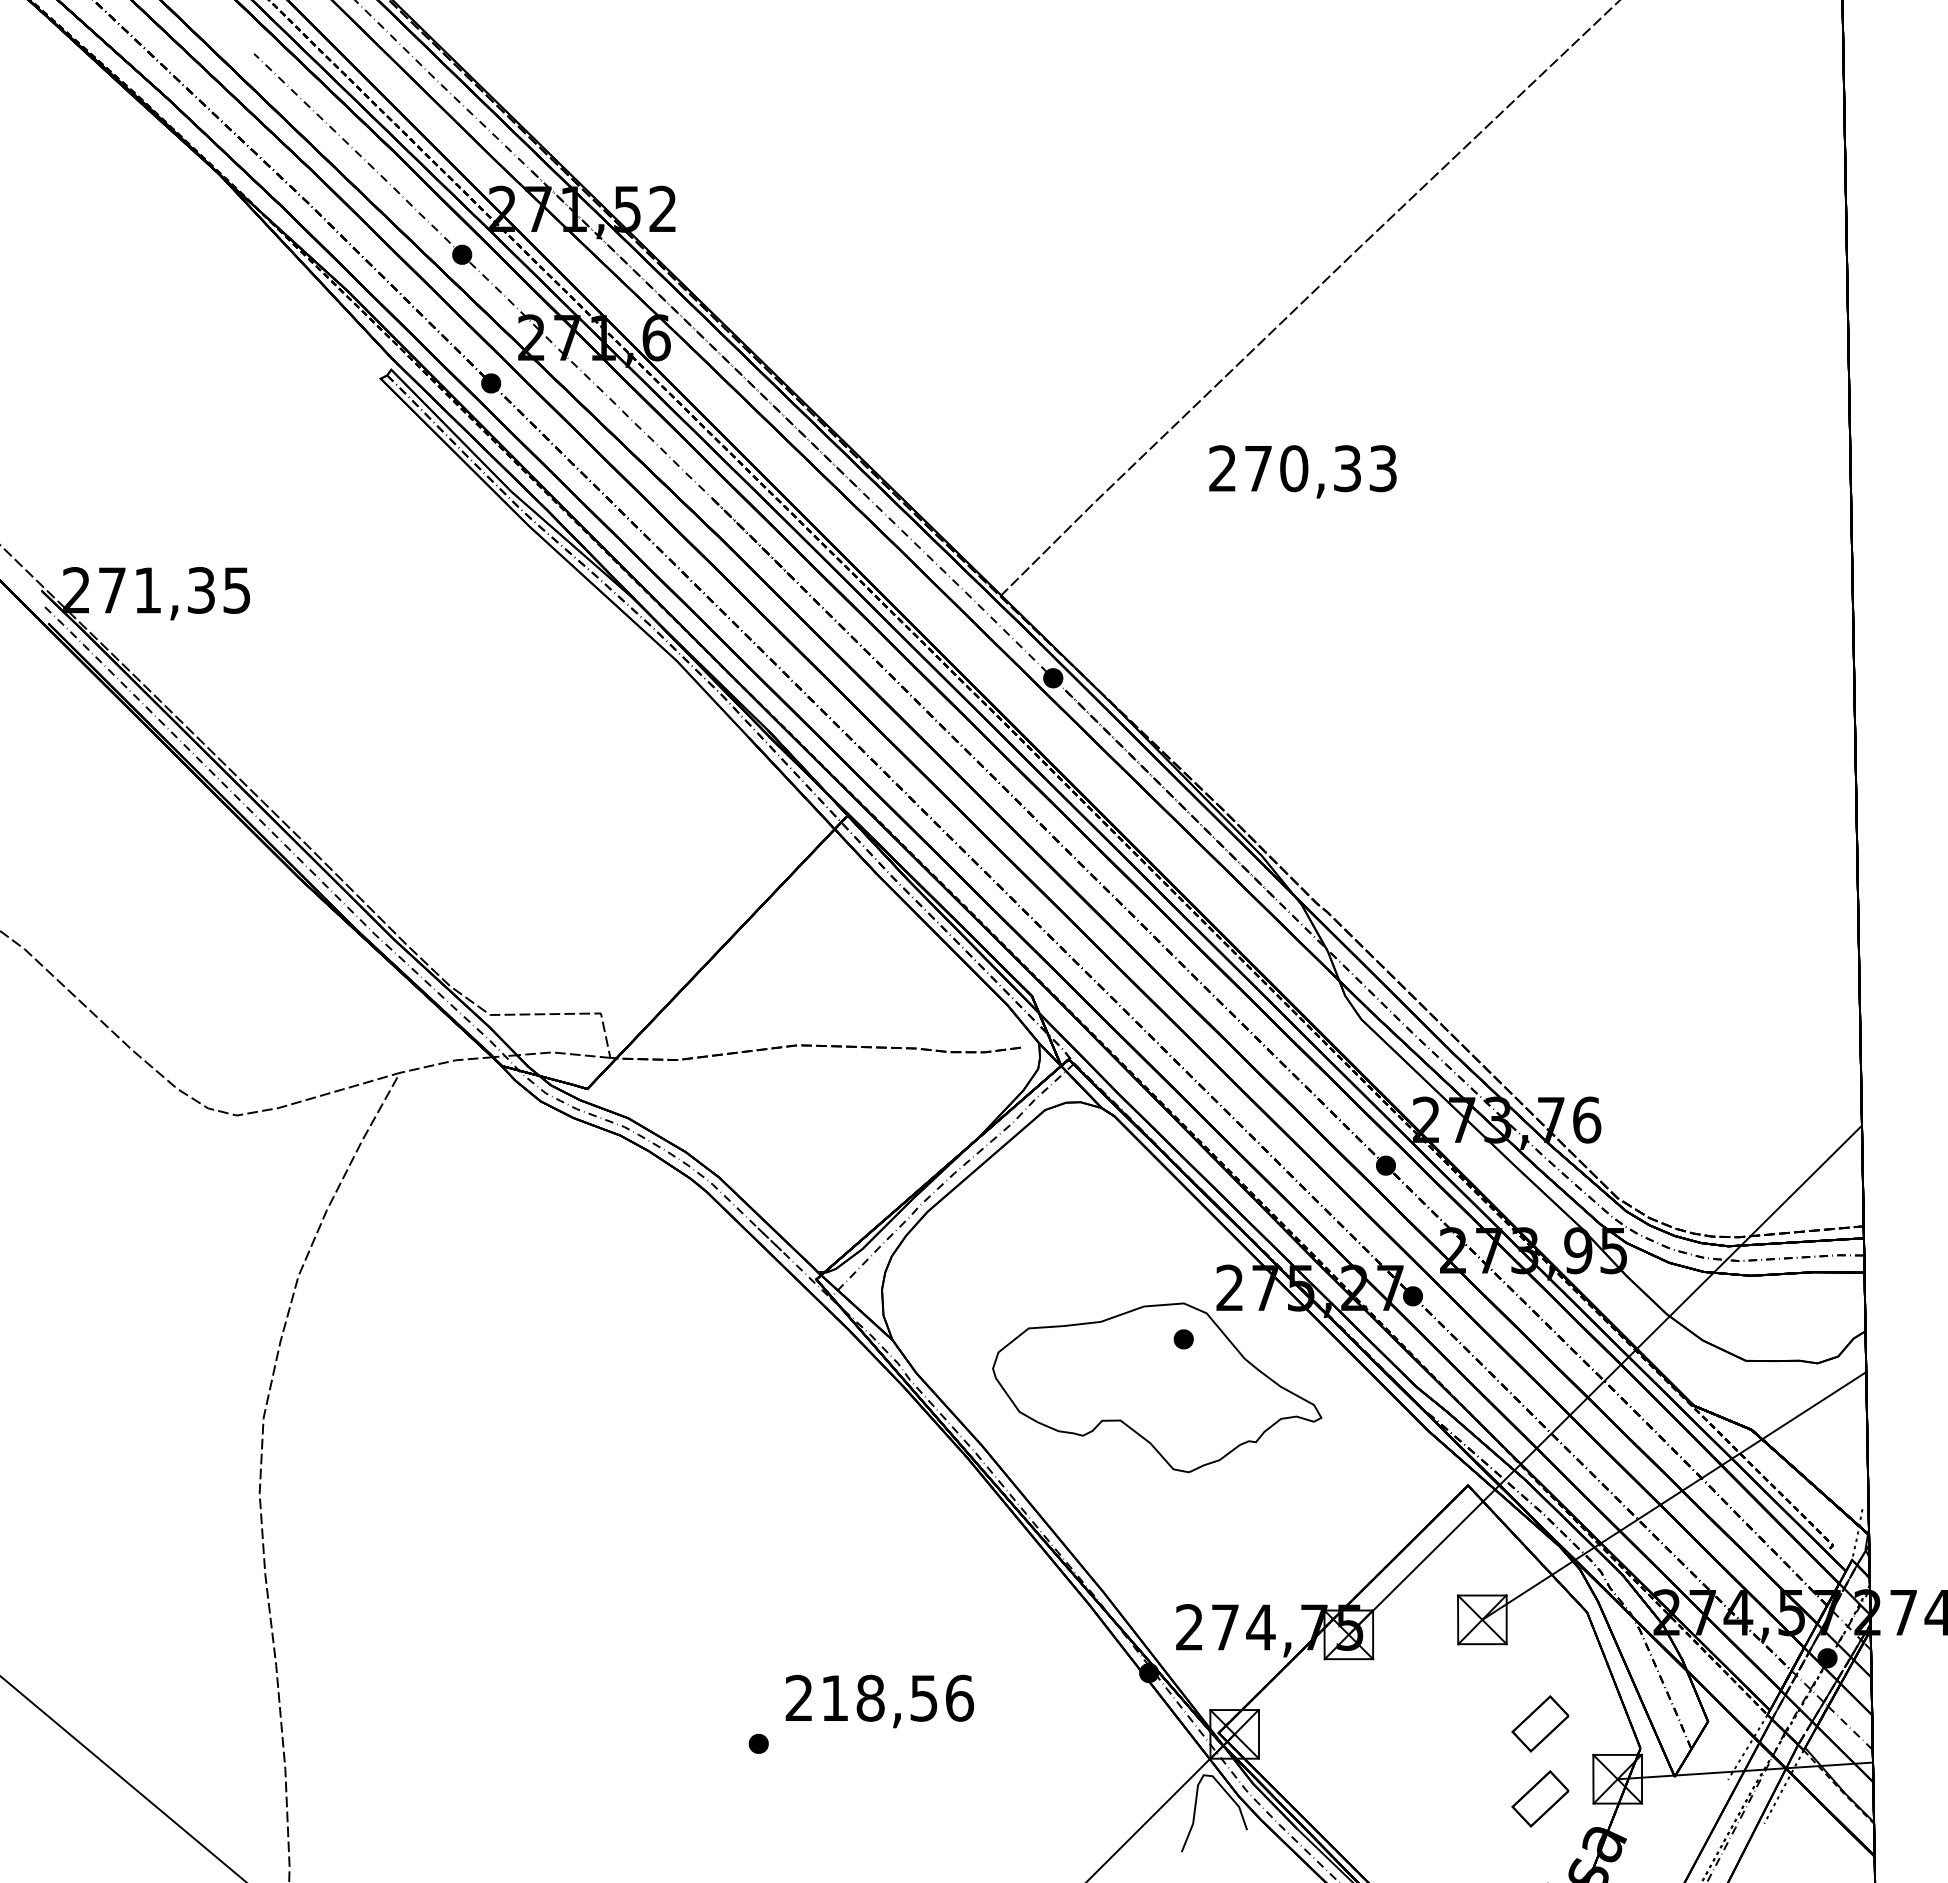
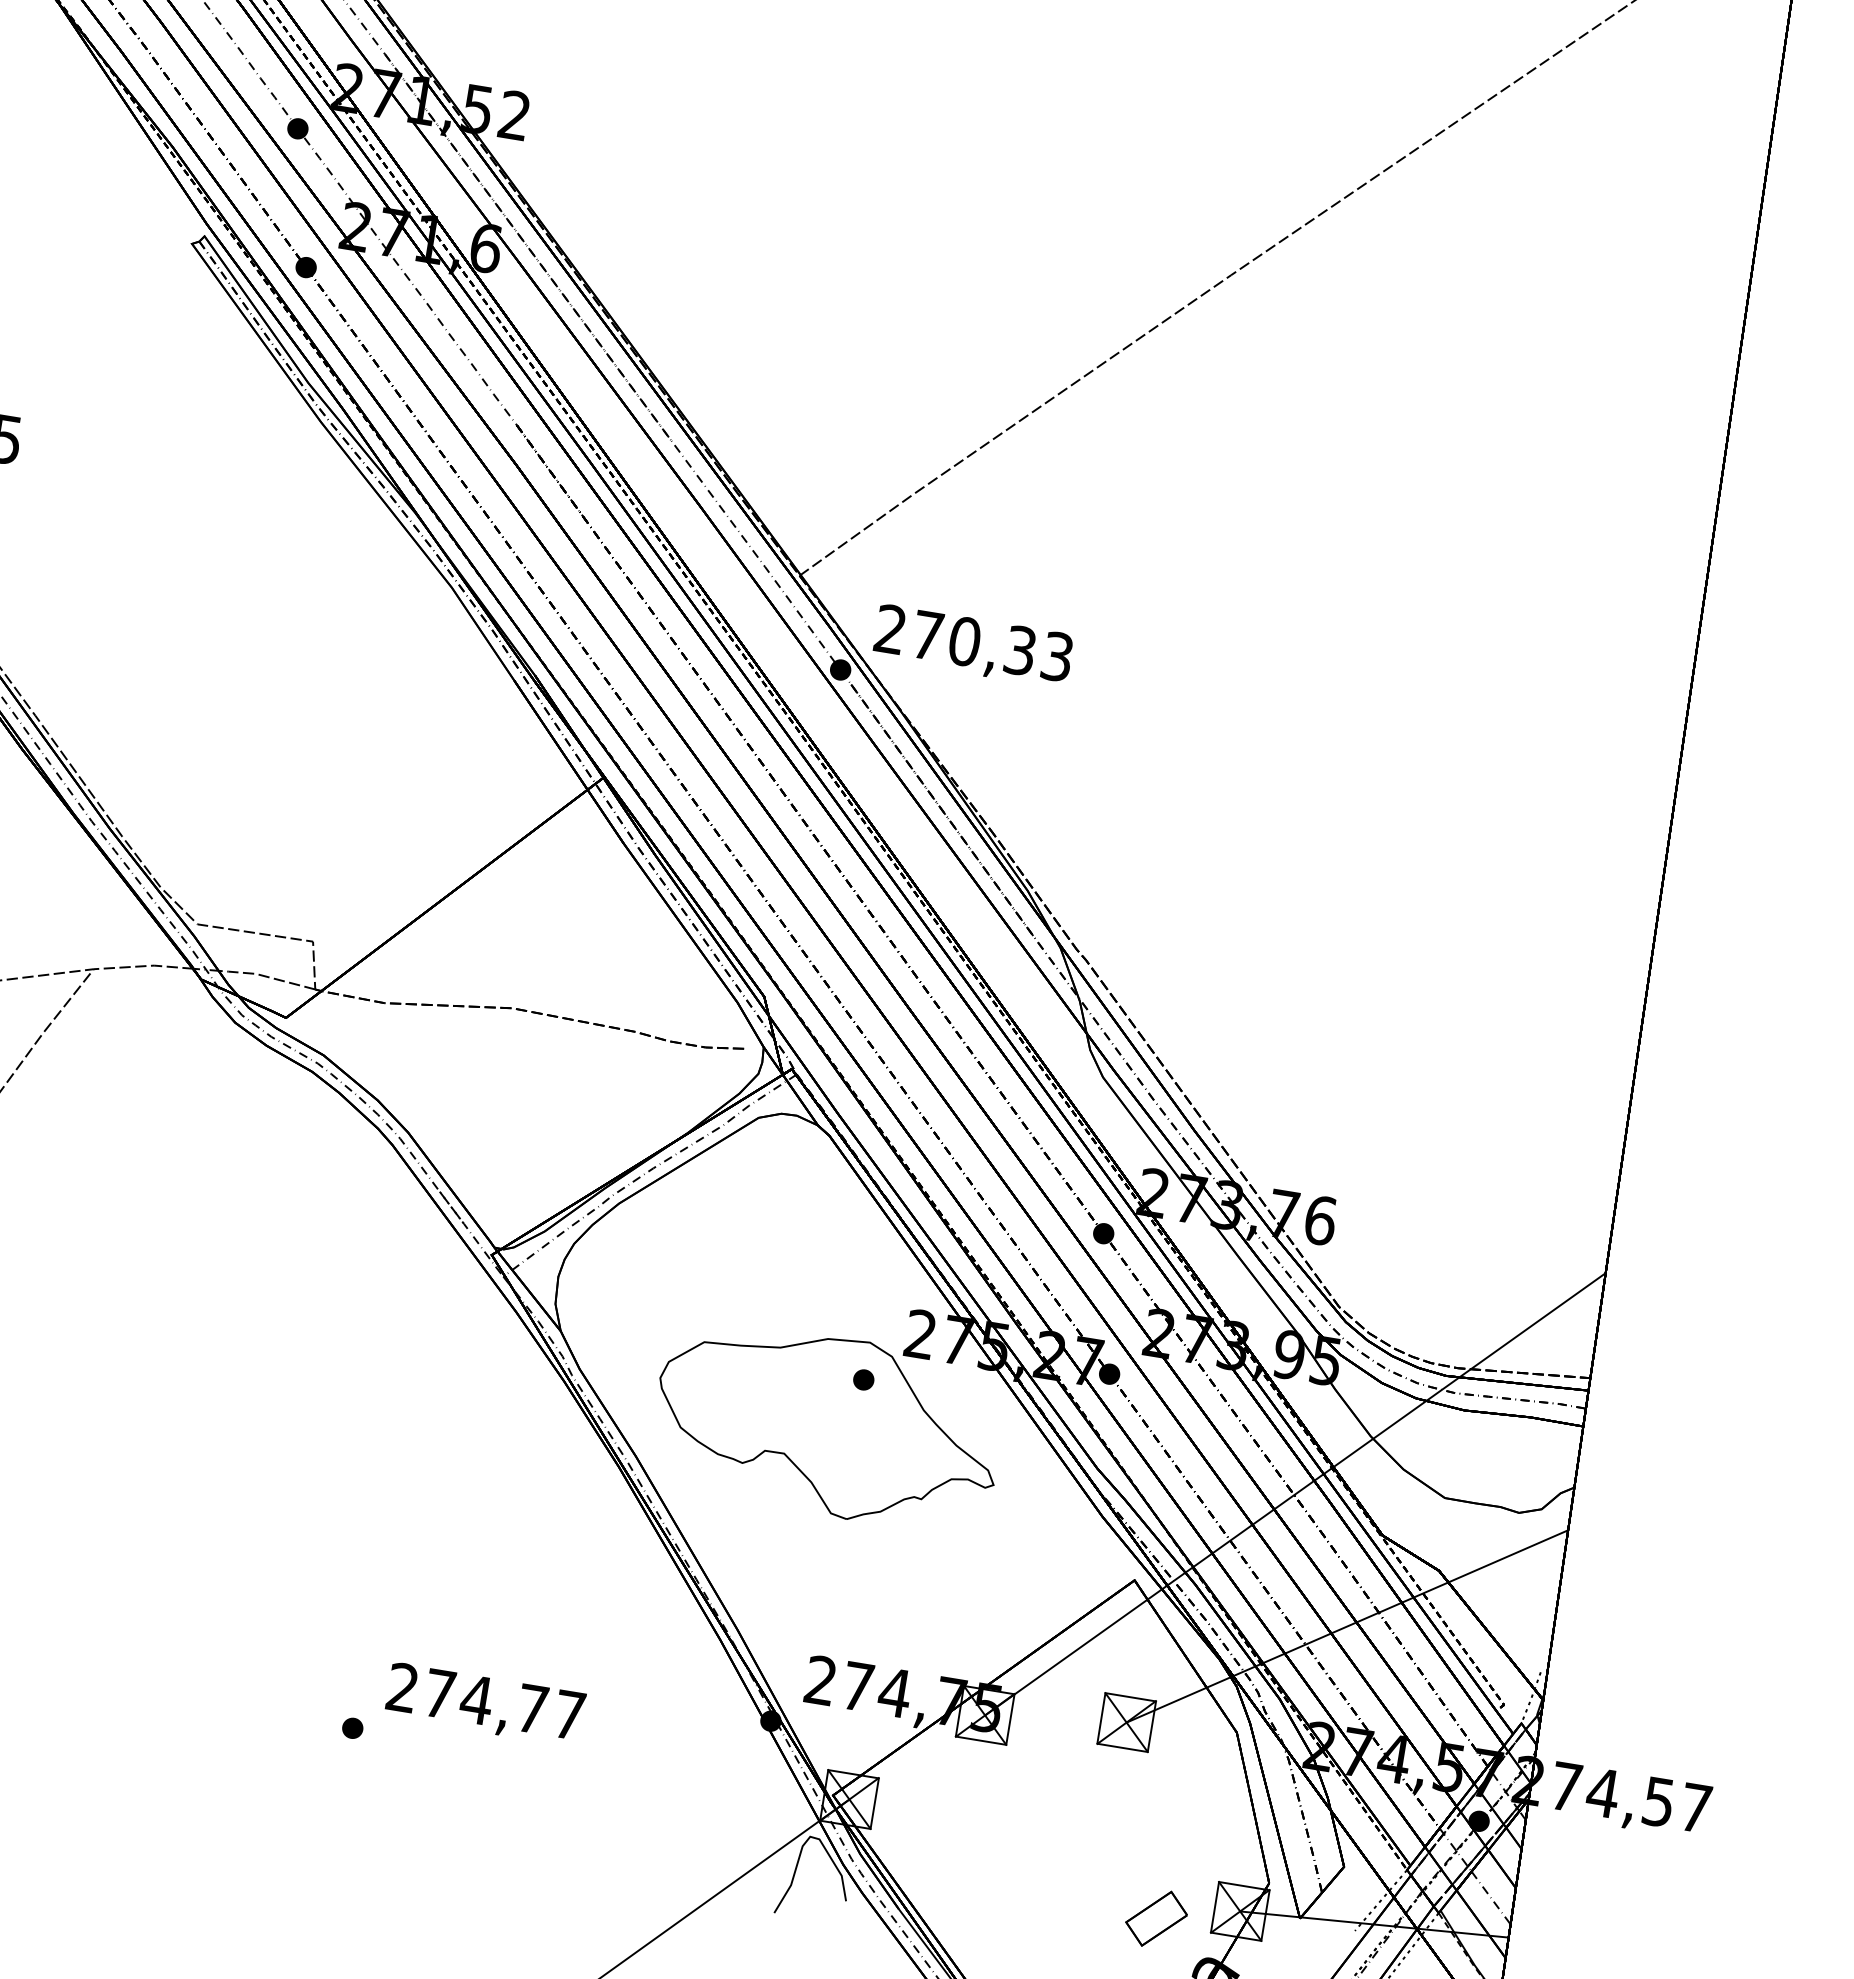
text: (1302, 471) -> (973, 646), moved
text: (897, 1697) -> (504, 1703), 218,56 -> 274,77
part: (1540, 1723) -> (1169, 1840), removed

